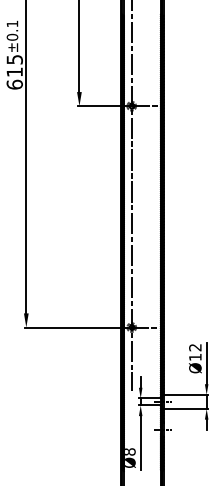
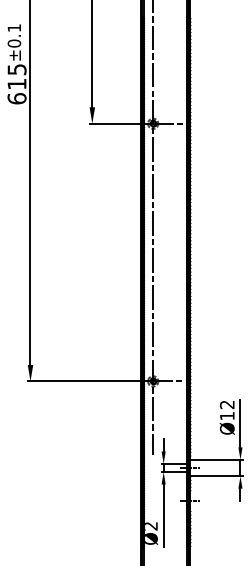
text: (130, 451) -> (151, 525), Ø8 -> Ø2

